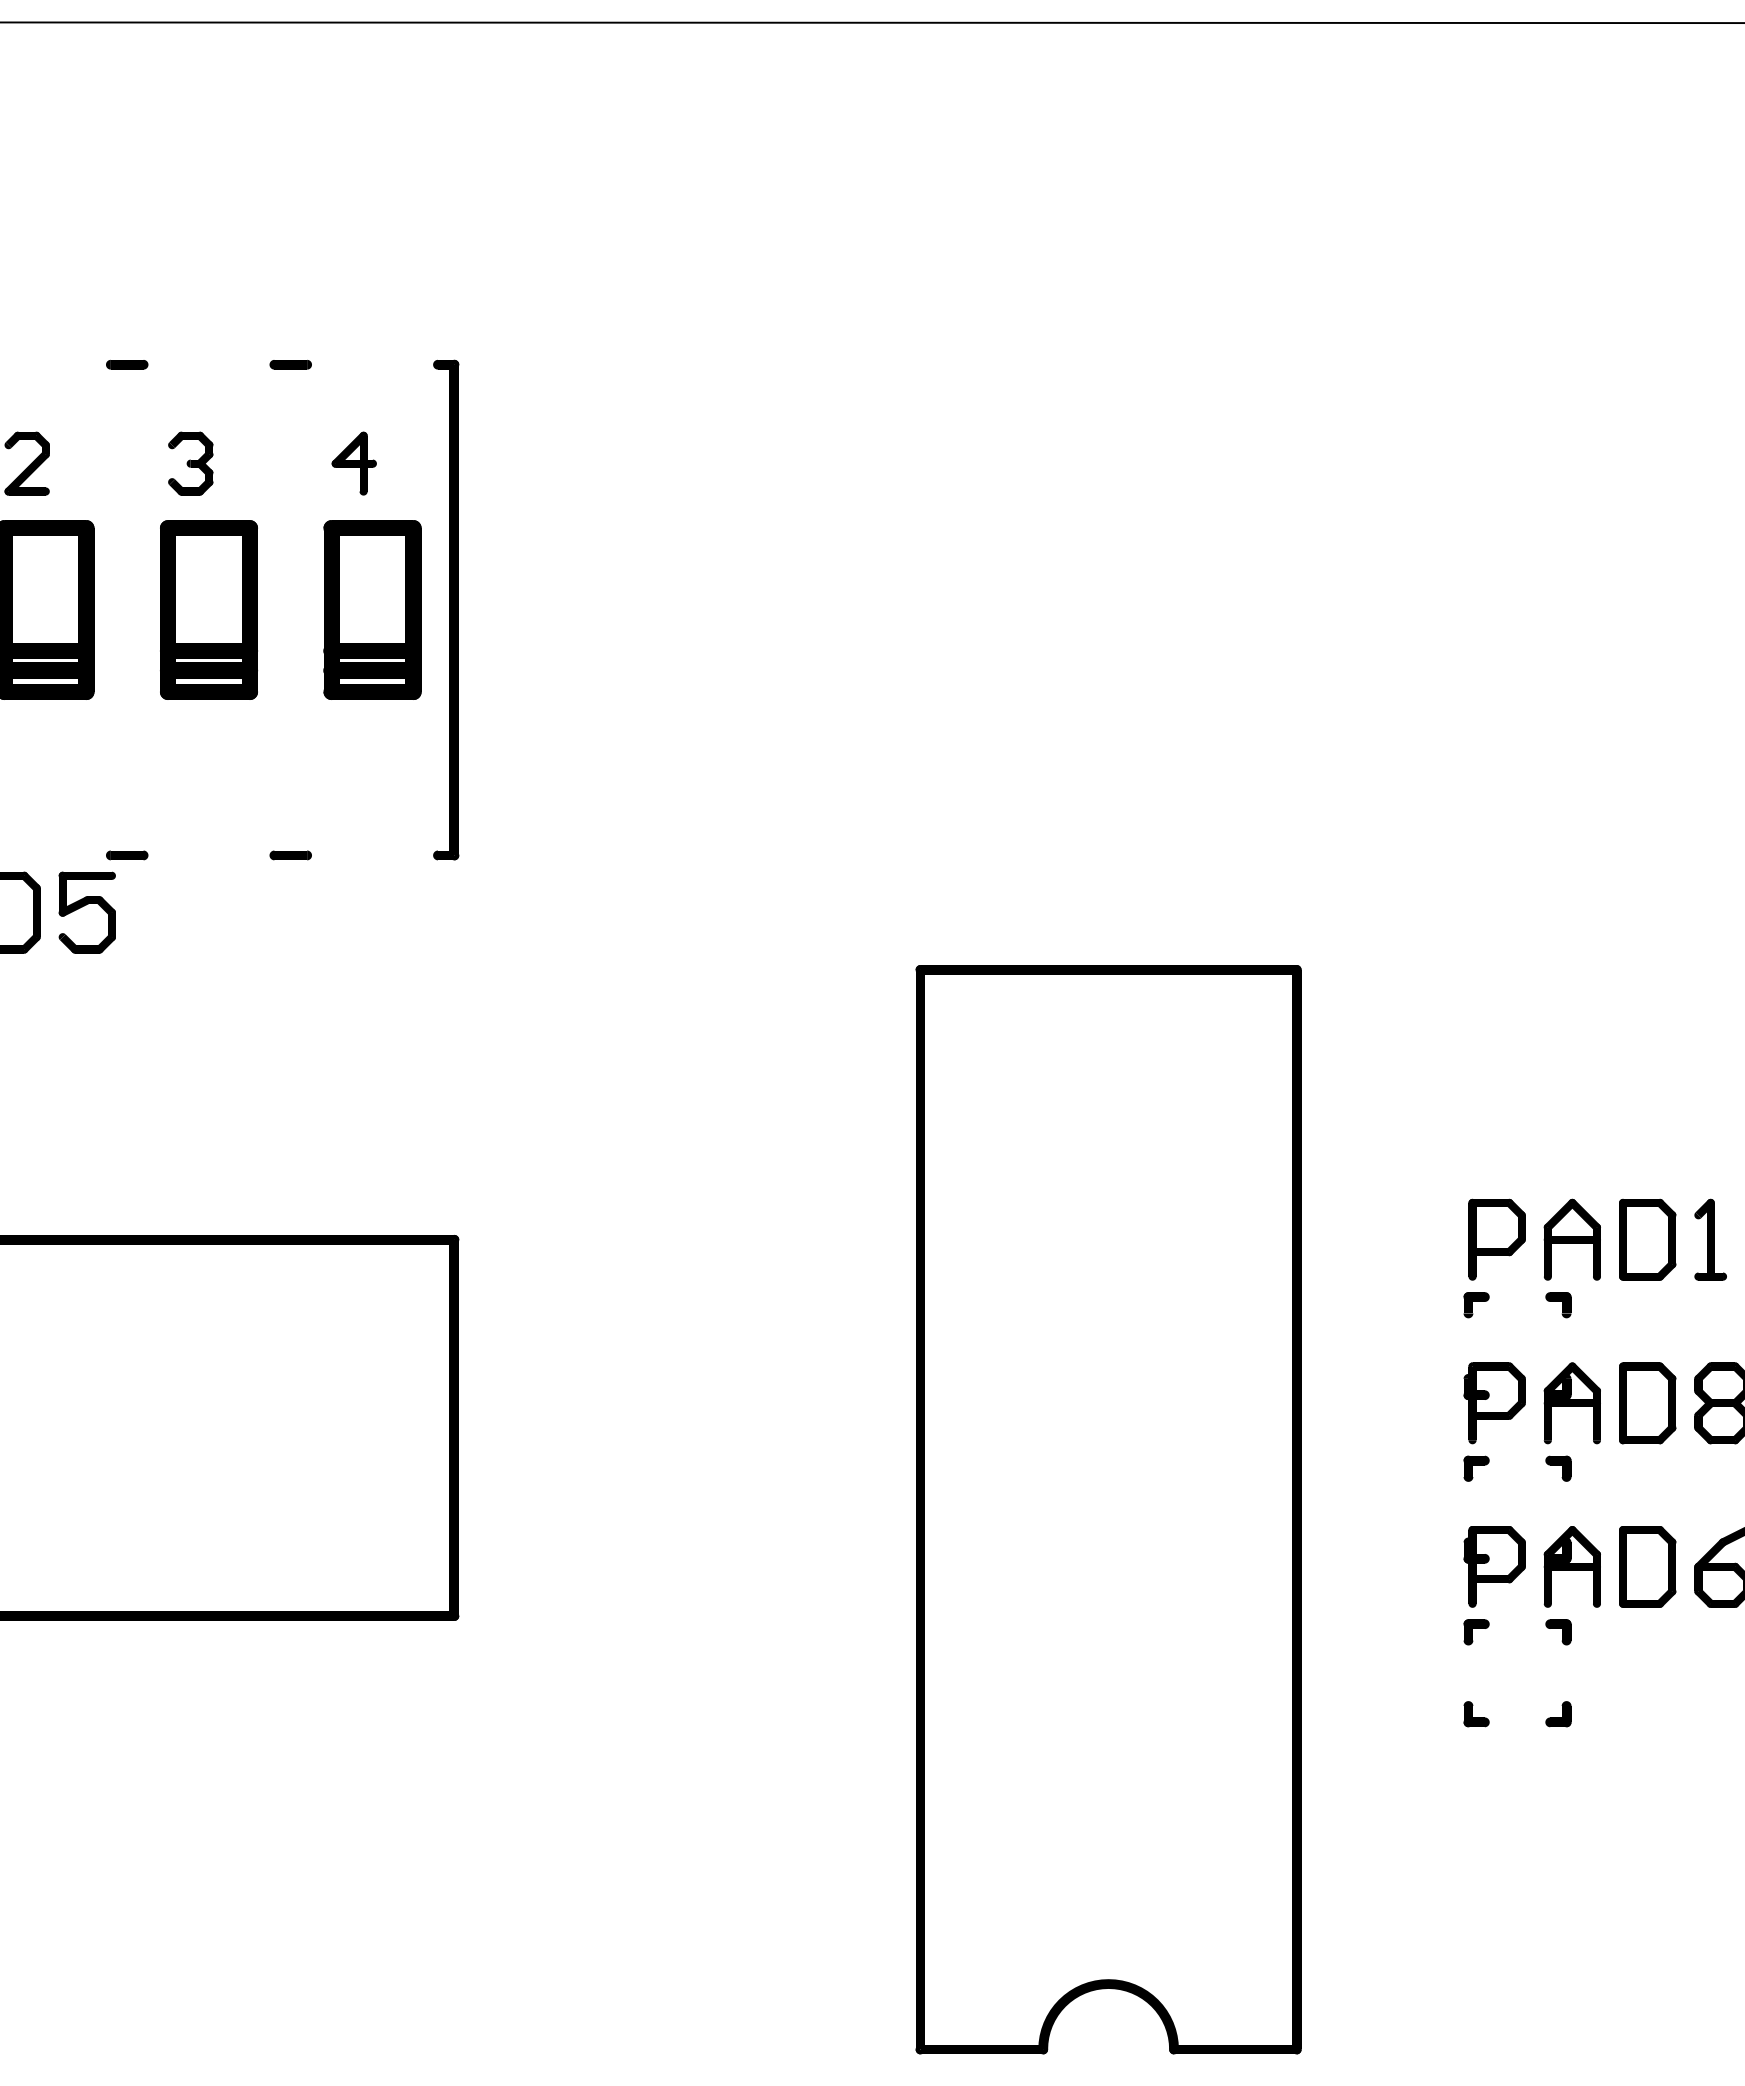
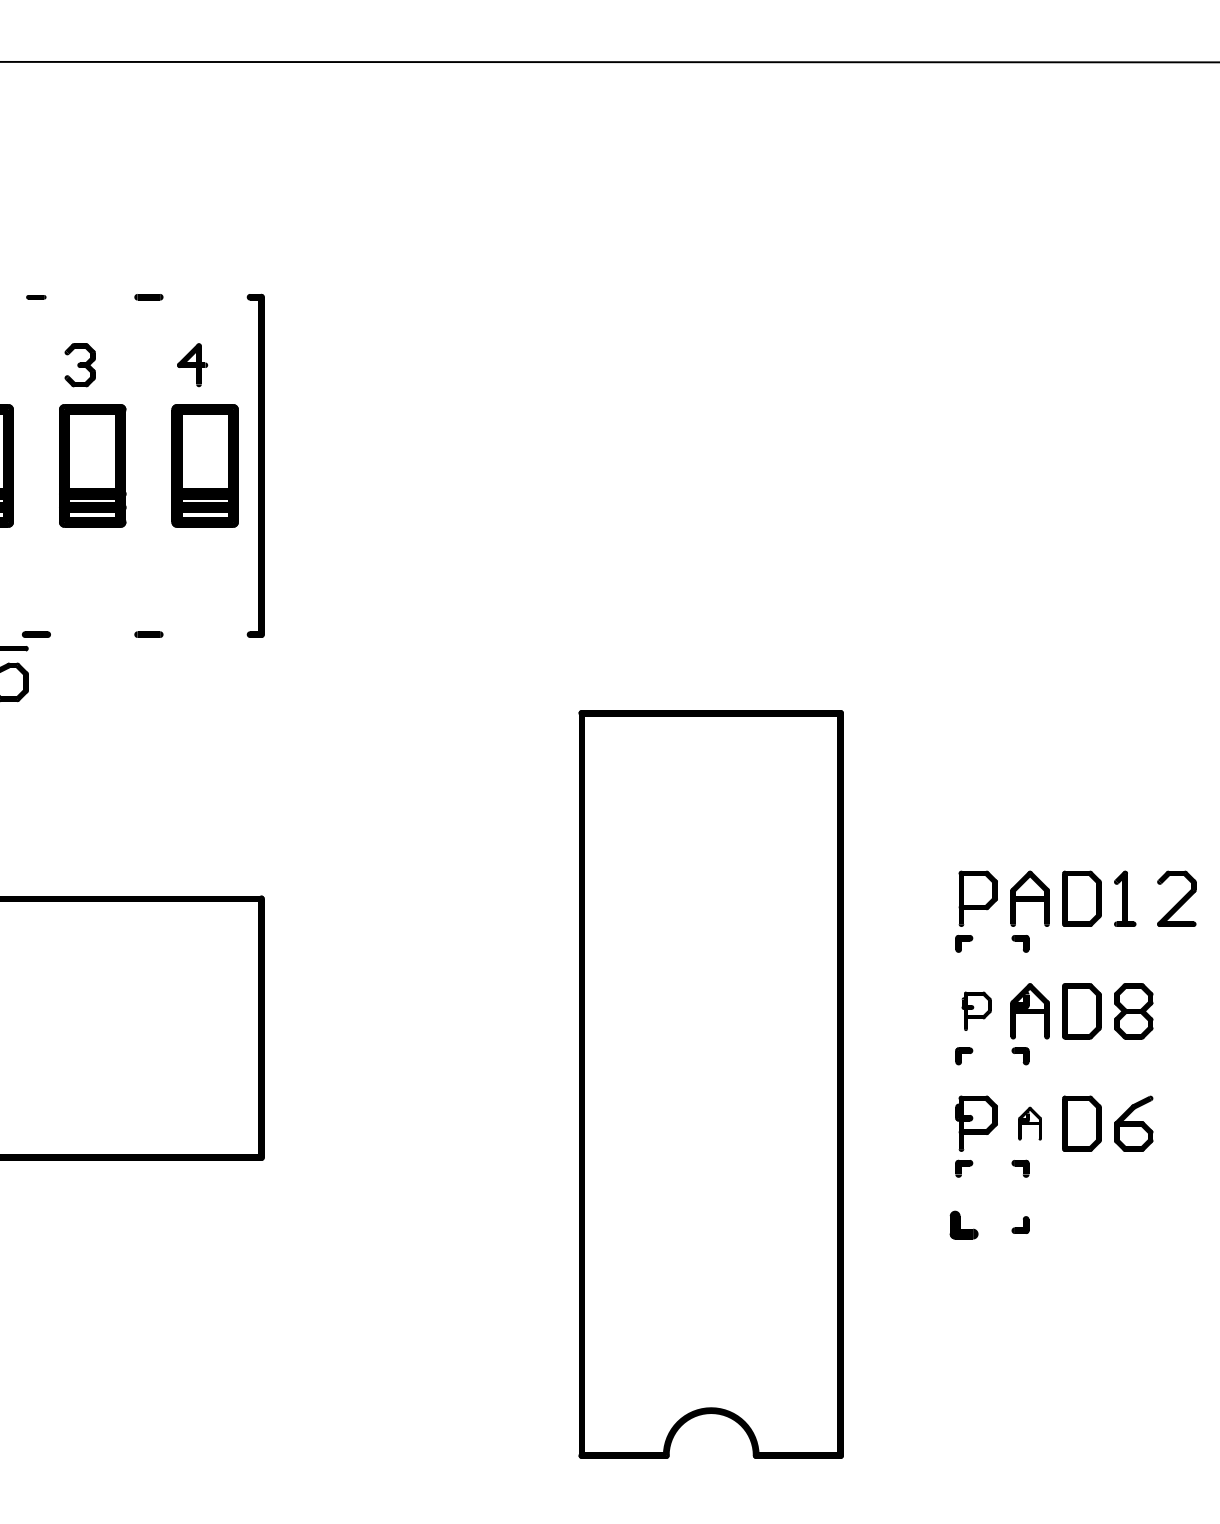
part: (125, 365) -> (35, 297), size x0.7
part: (1494, 1403) -> (976, 1011), size x0.7
part: (1571, 1566) -> (1029, 1123), size x0.6
part: (1476, 1713) -> (964, 1224), size x1.6

